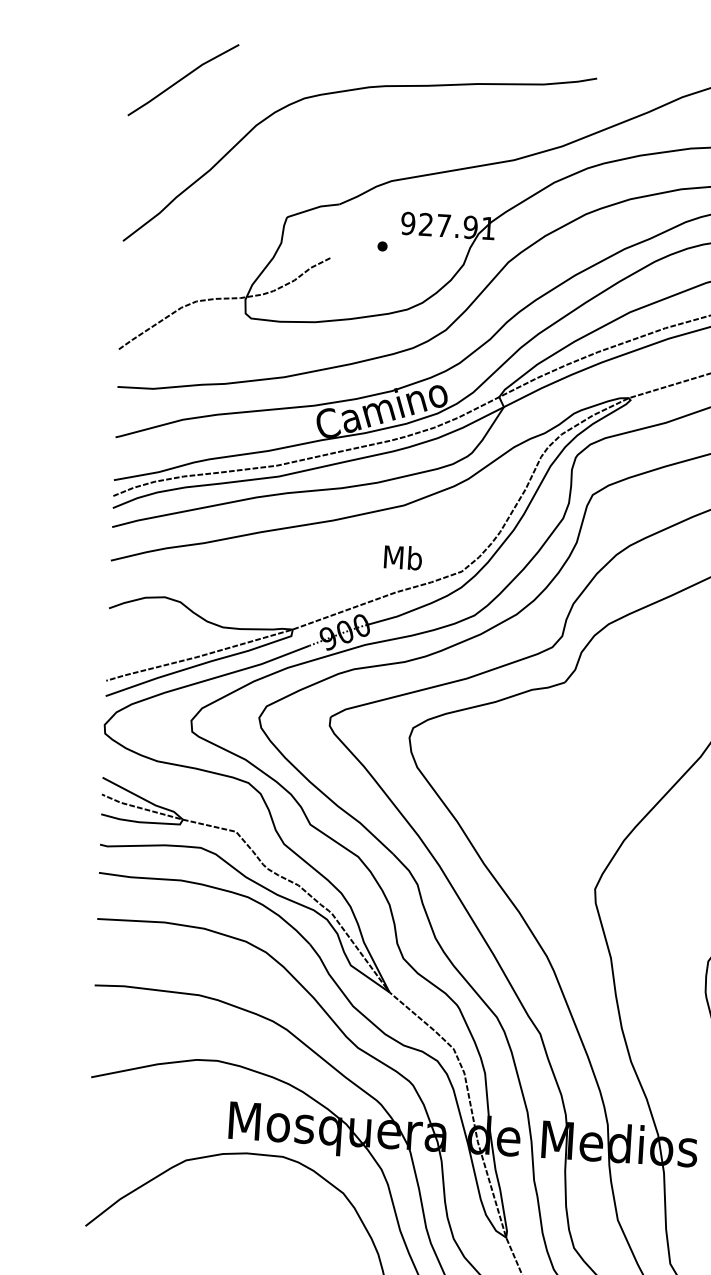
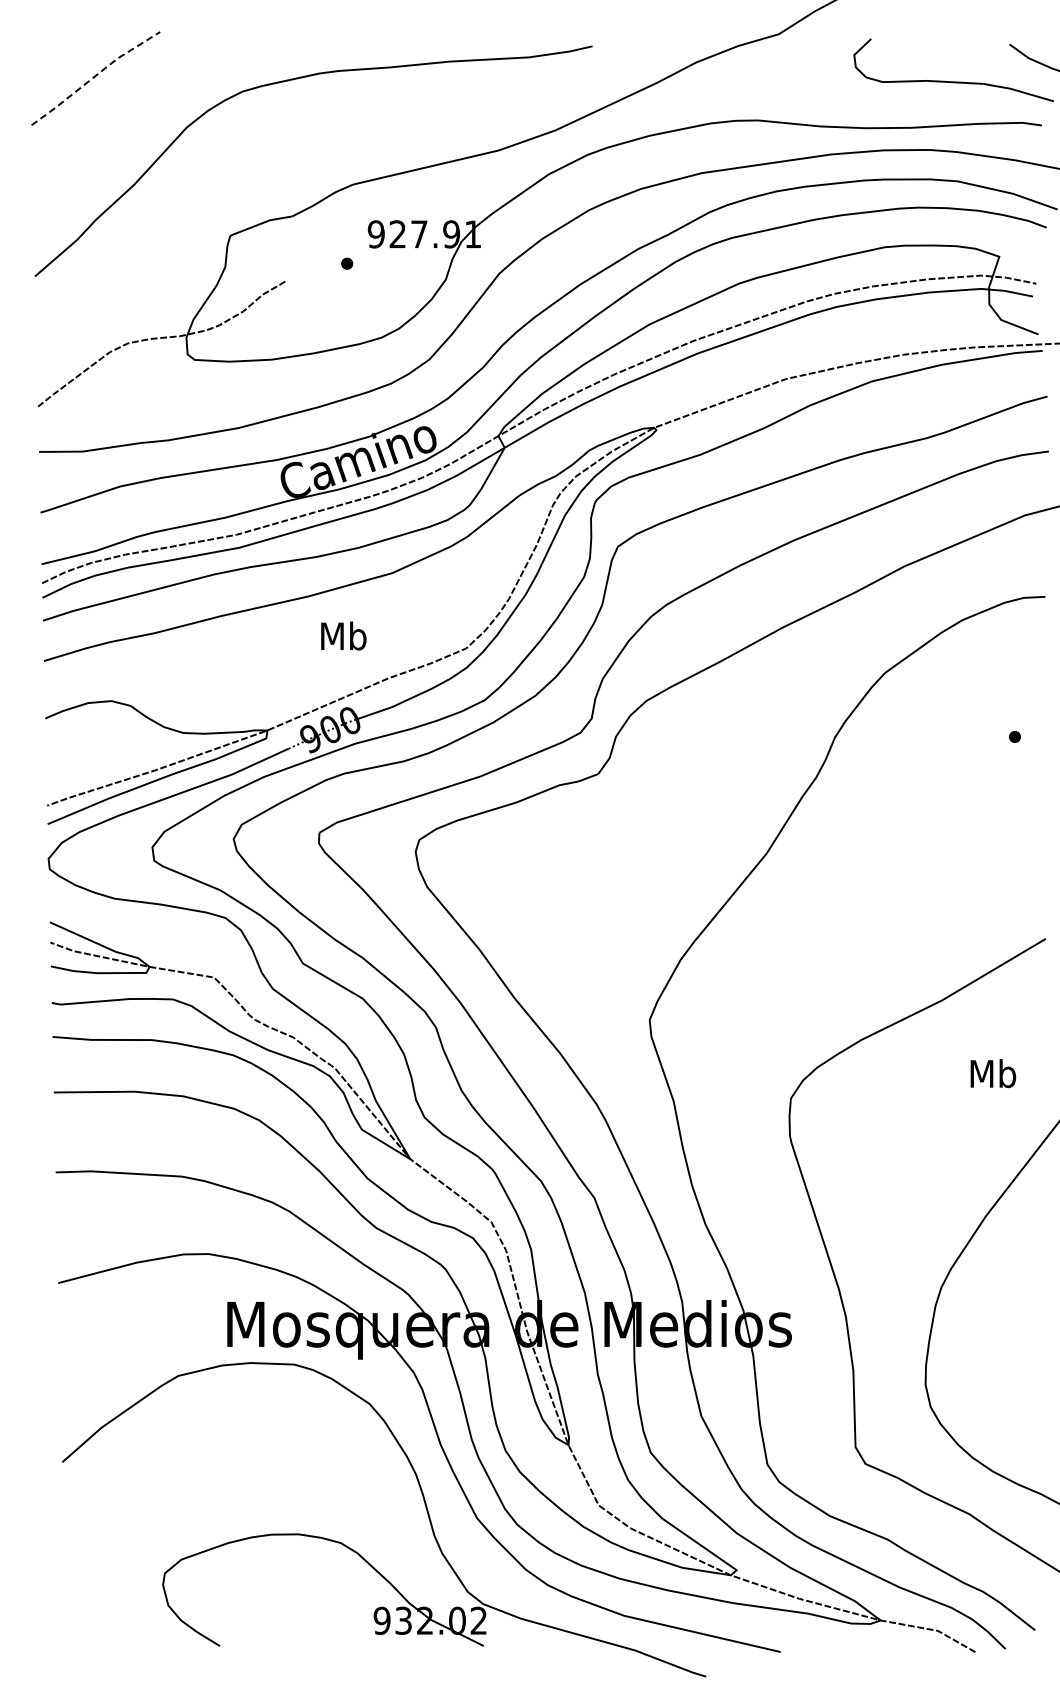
line: (183, 78) -> (95, 76), solid -> dashed
text: (402, 557) -> (343, 635), moved

